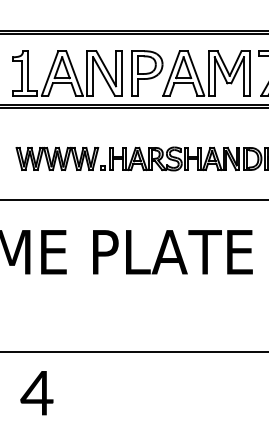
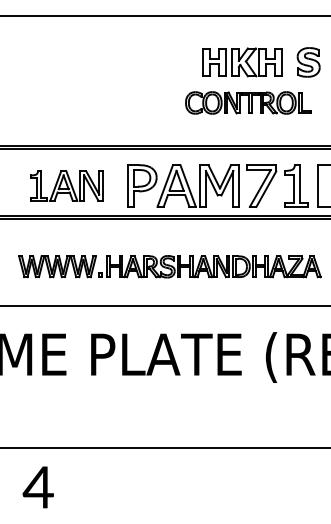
part: (67, 72) -> (67, 185), size x0.7

